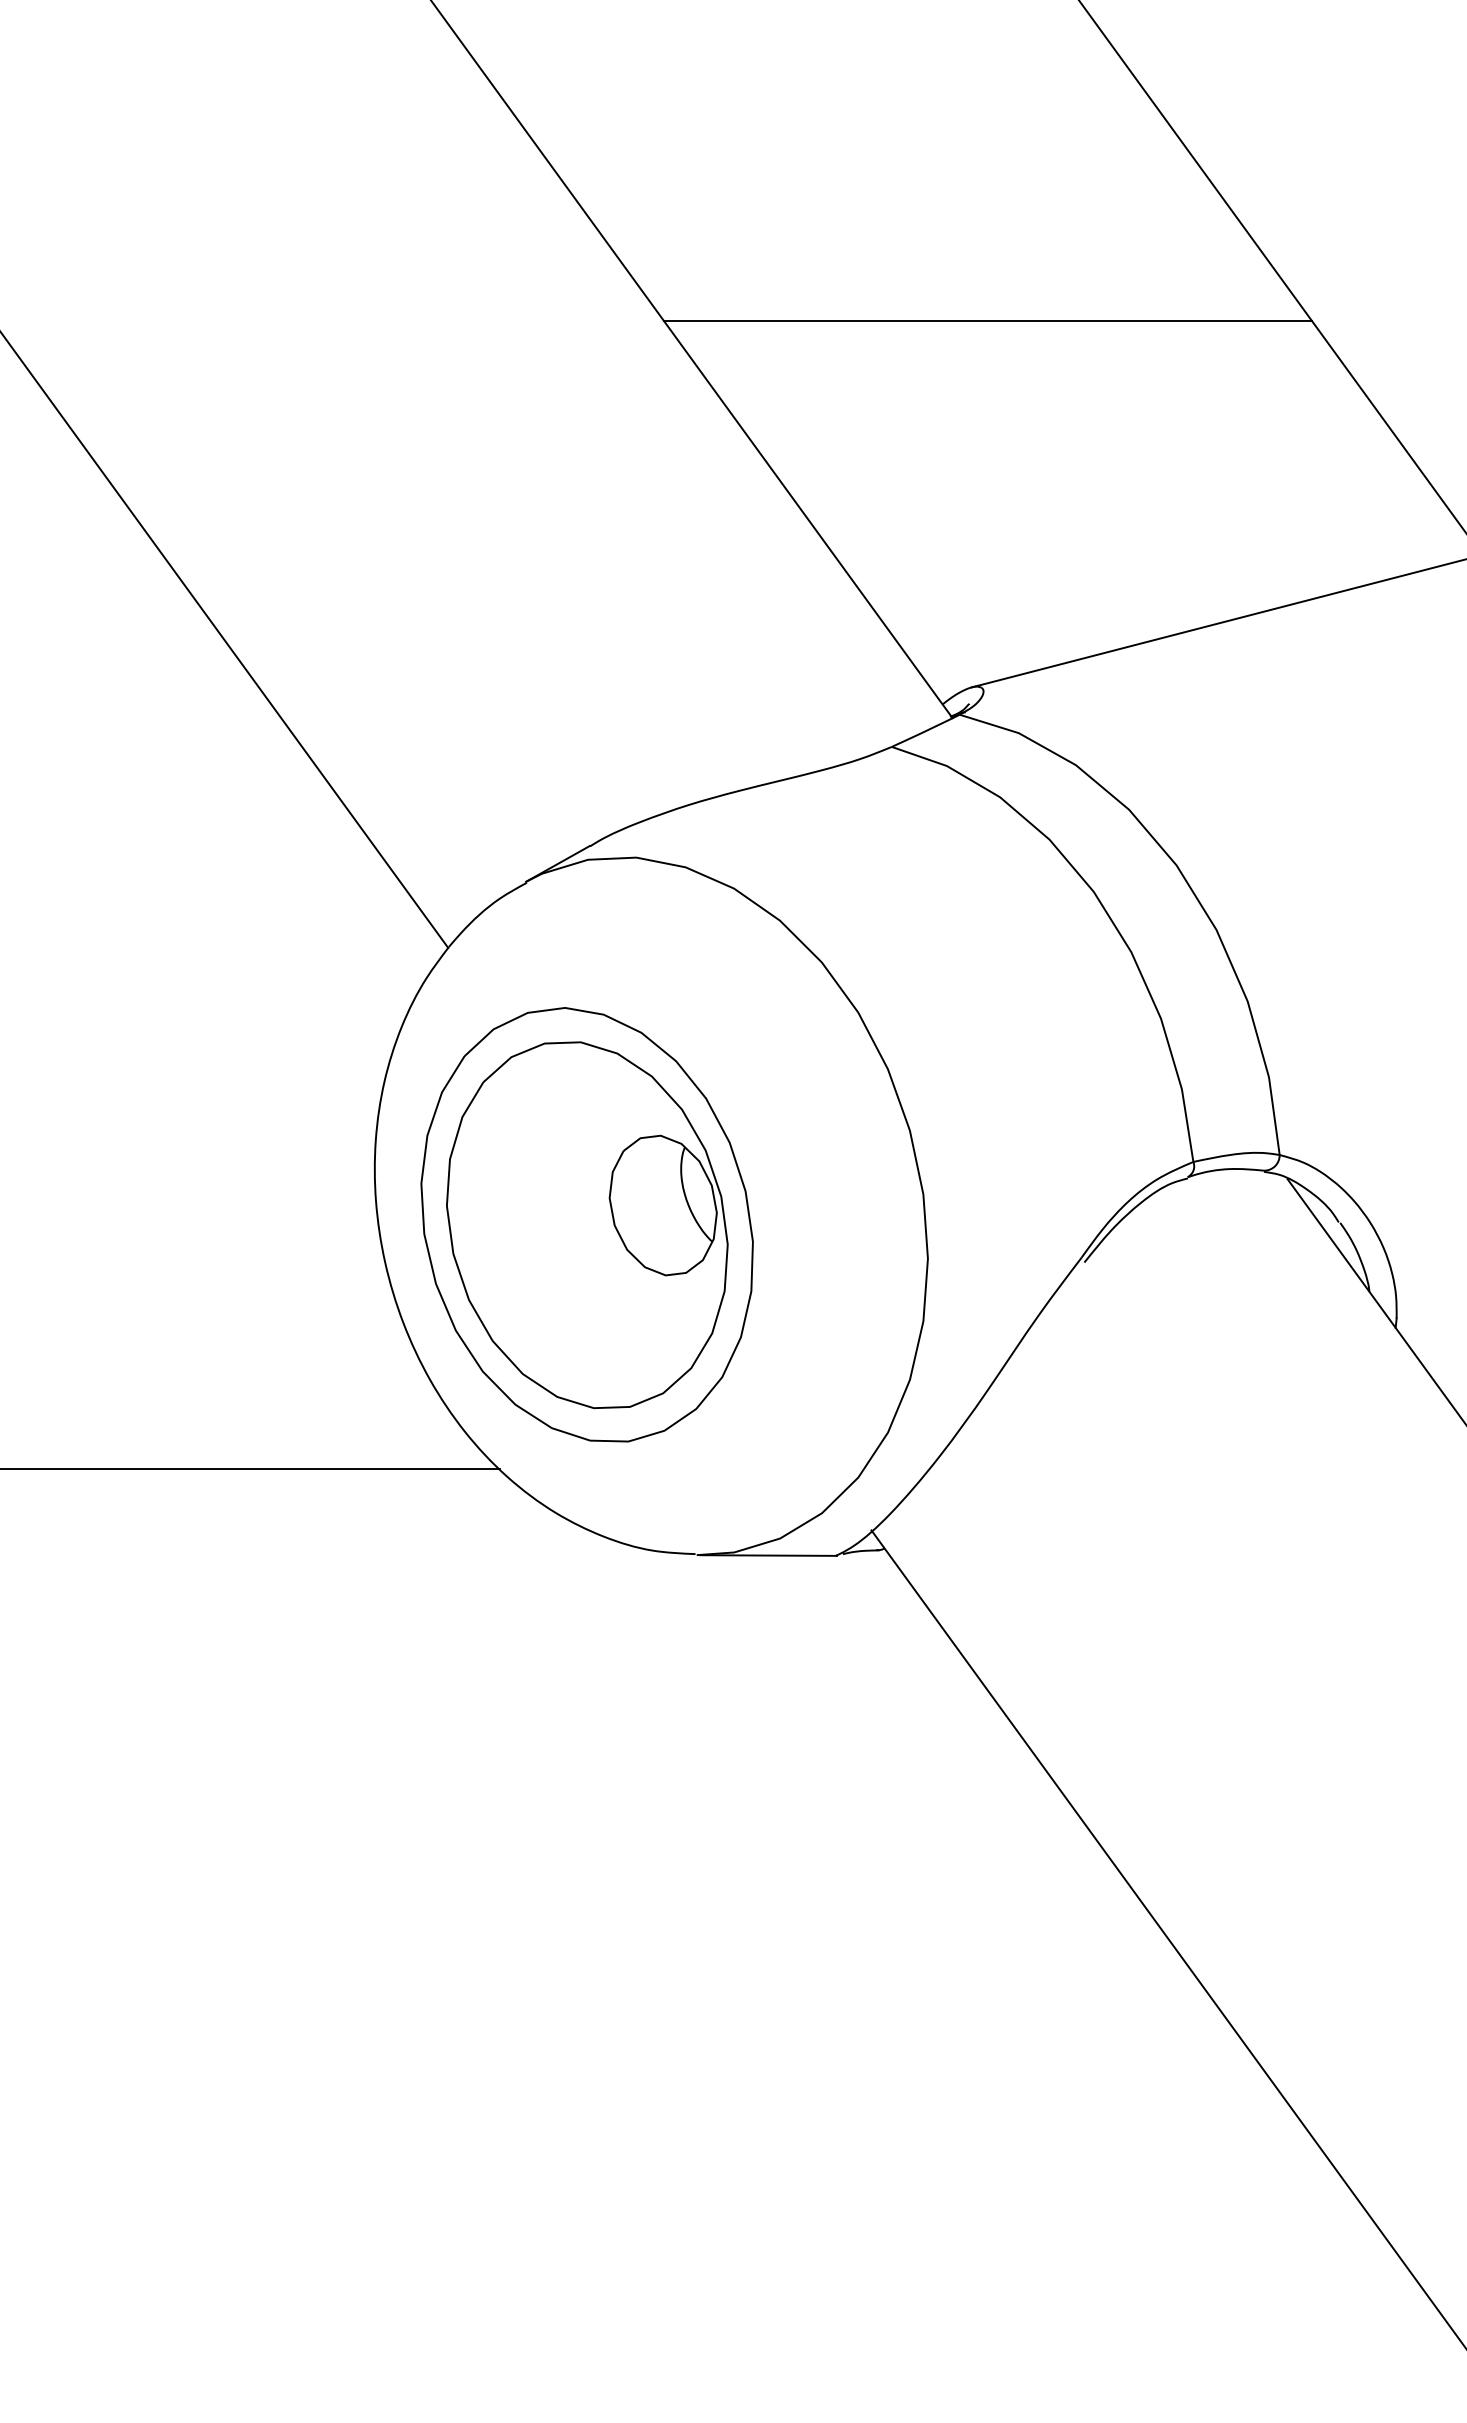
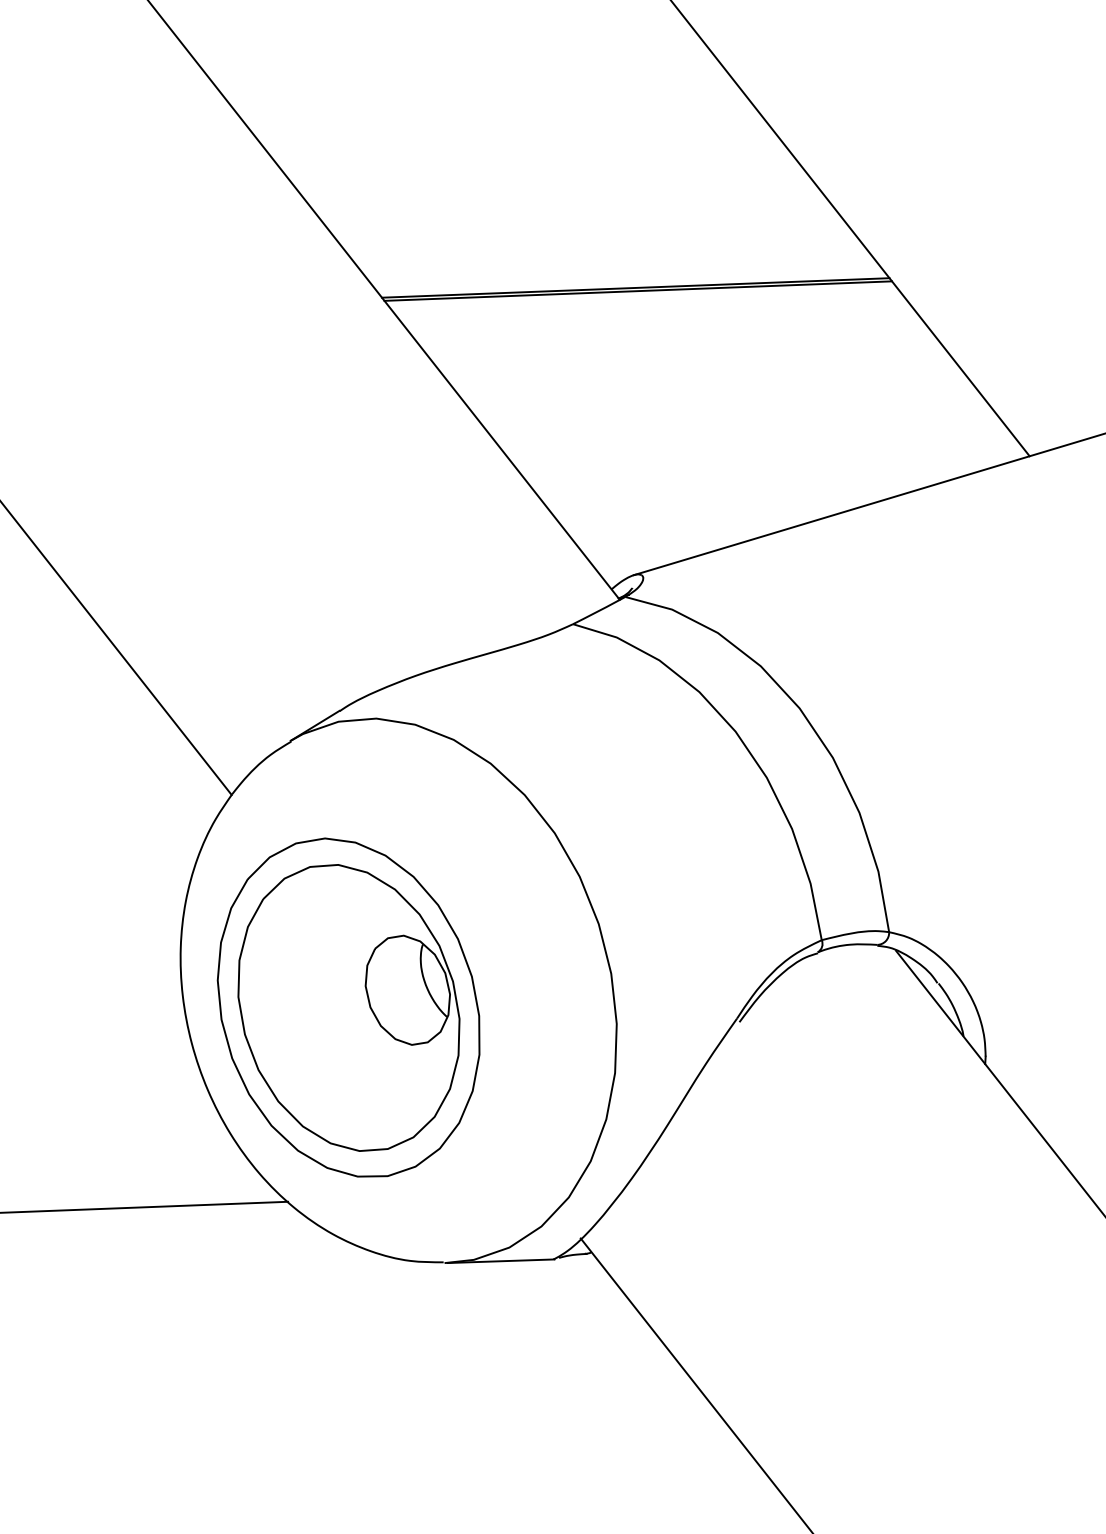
line: (991, 325) -> (638, 291), added

